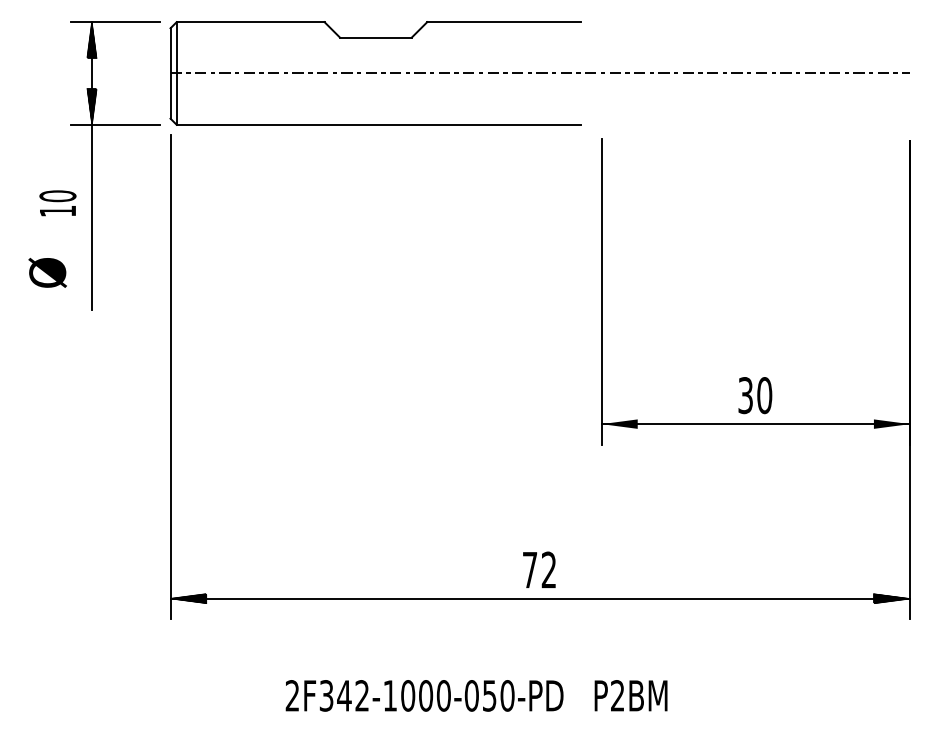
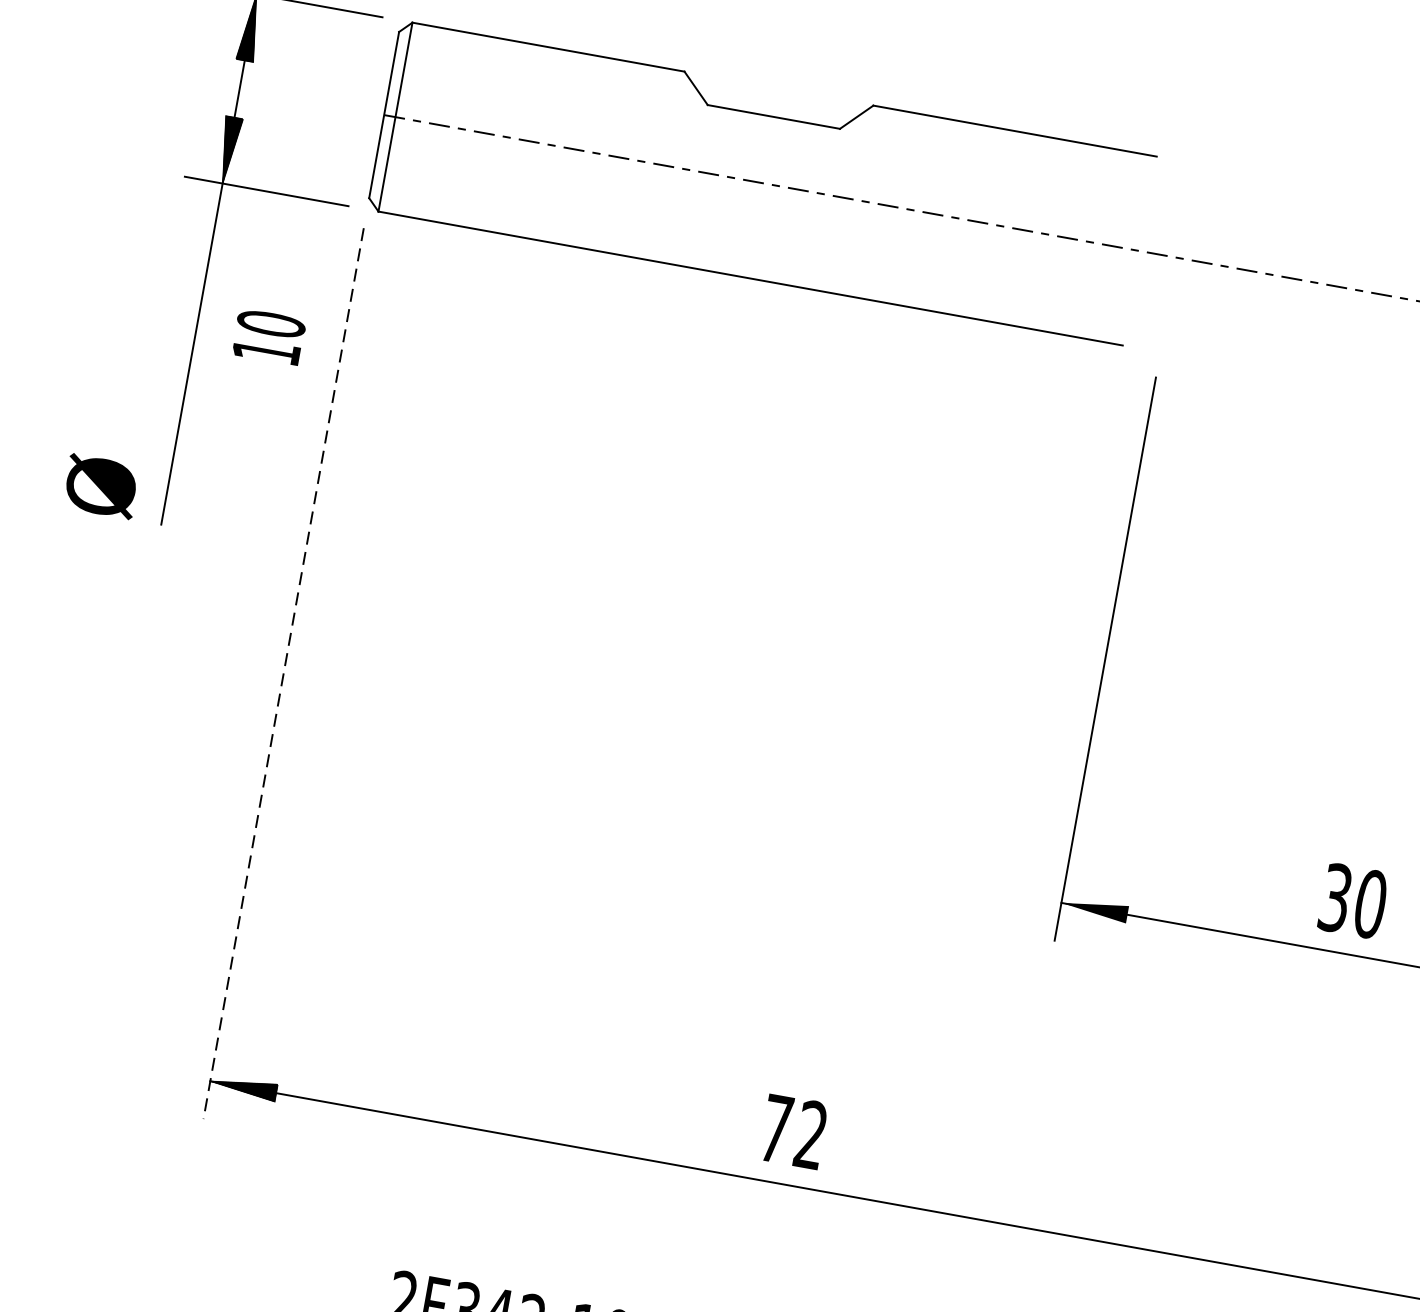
text: (57, 203) -> (268, 337), moved
text: (47, 272) -> (100, 485), moved
line: (170, 377) -> (283, 674), solid -> dashed
text: (539, 569) -> (793, 1130), moved

